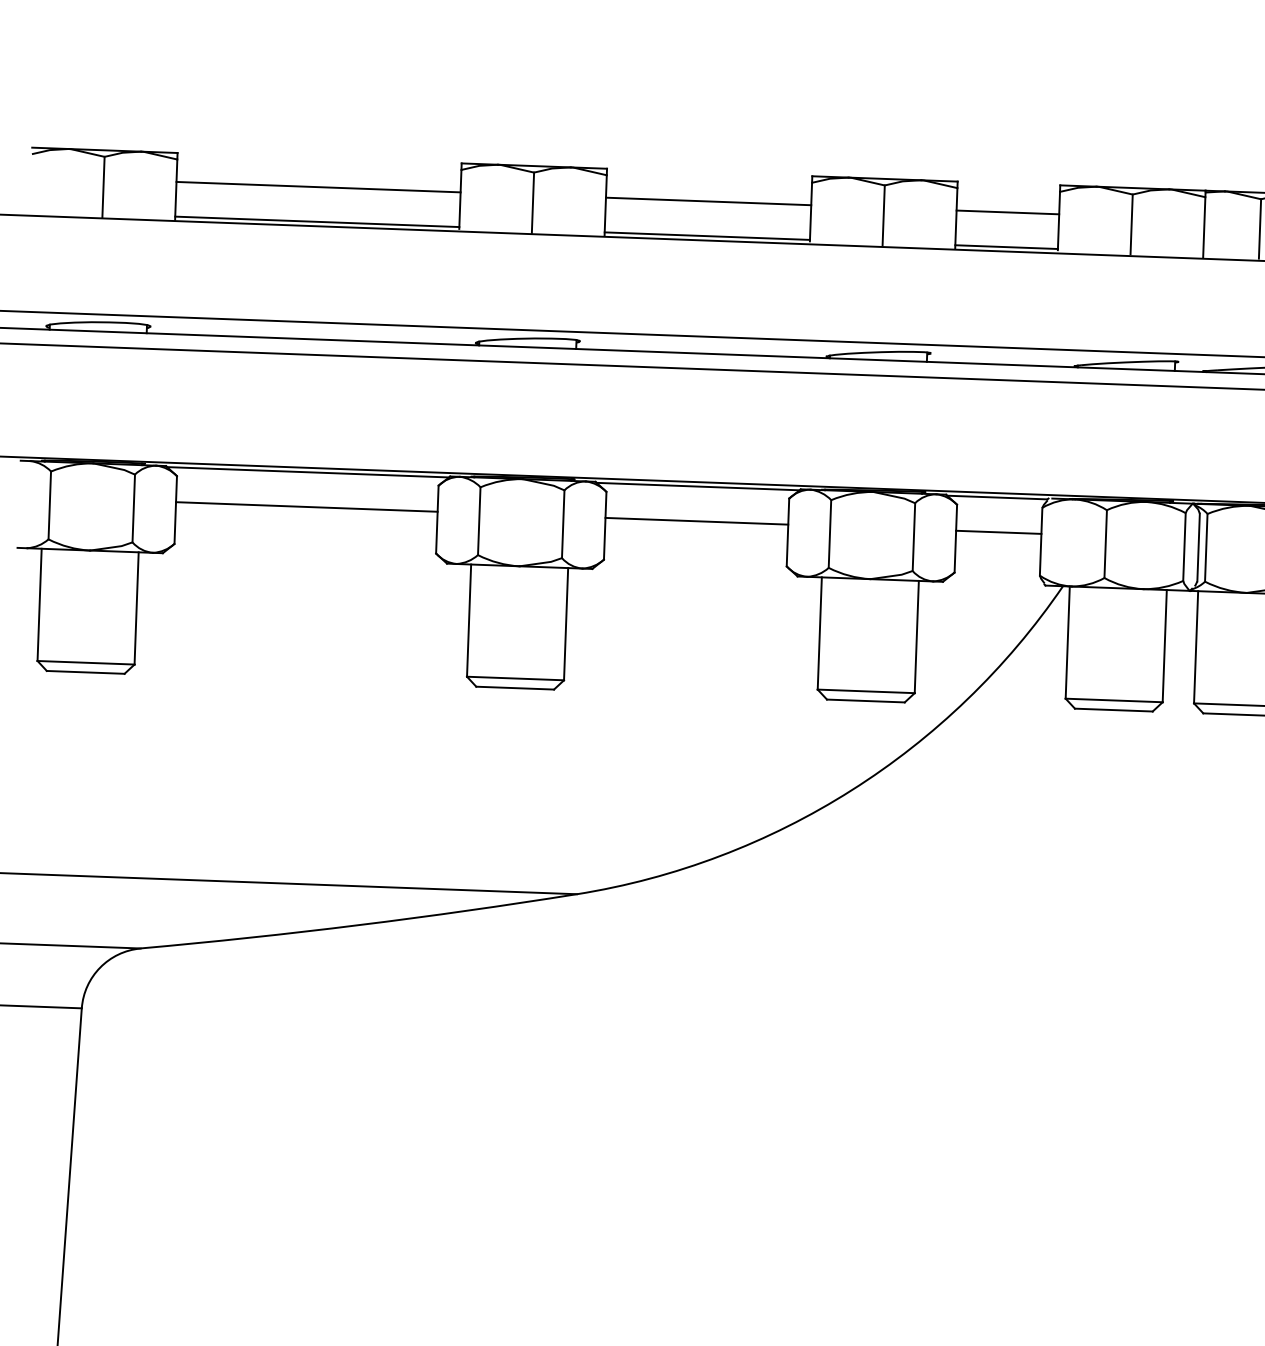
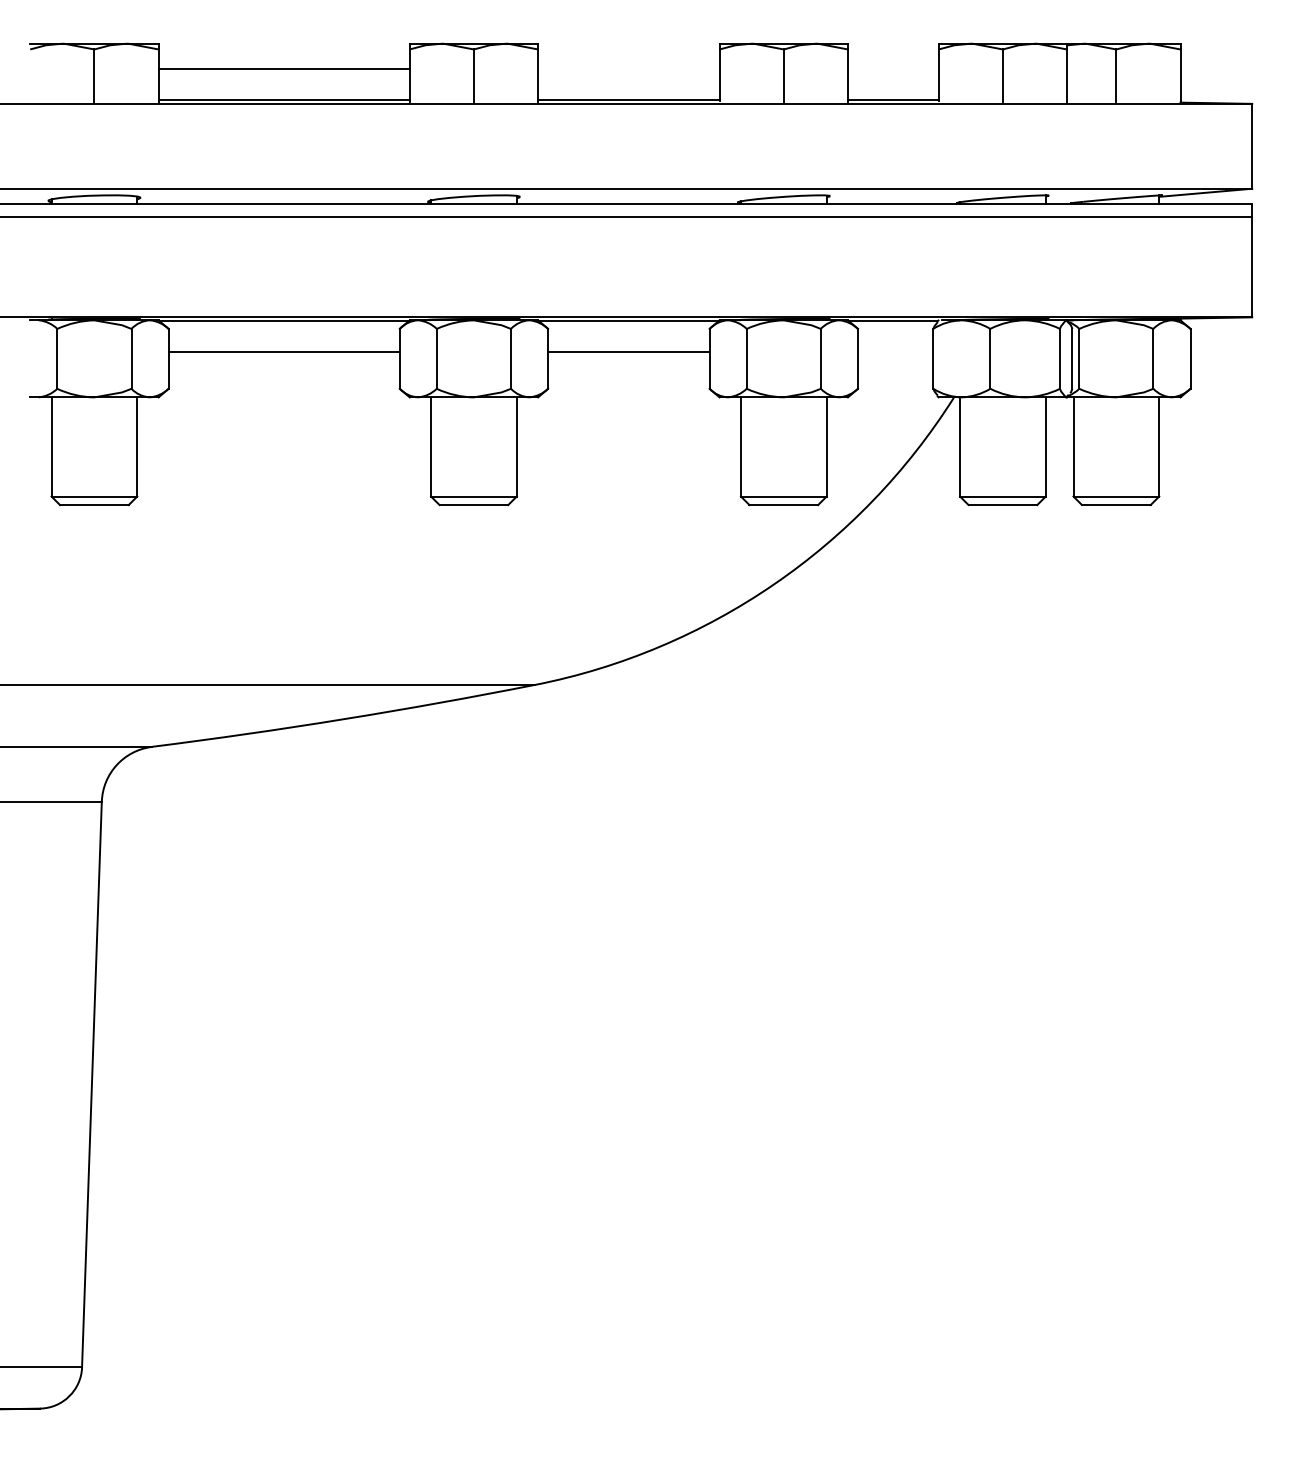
line: (708, 201) -> (628, 69), removed
line: (1008, 212) -> (893, 69), removed
line: (998, 531) -> (895, 351), removed

